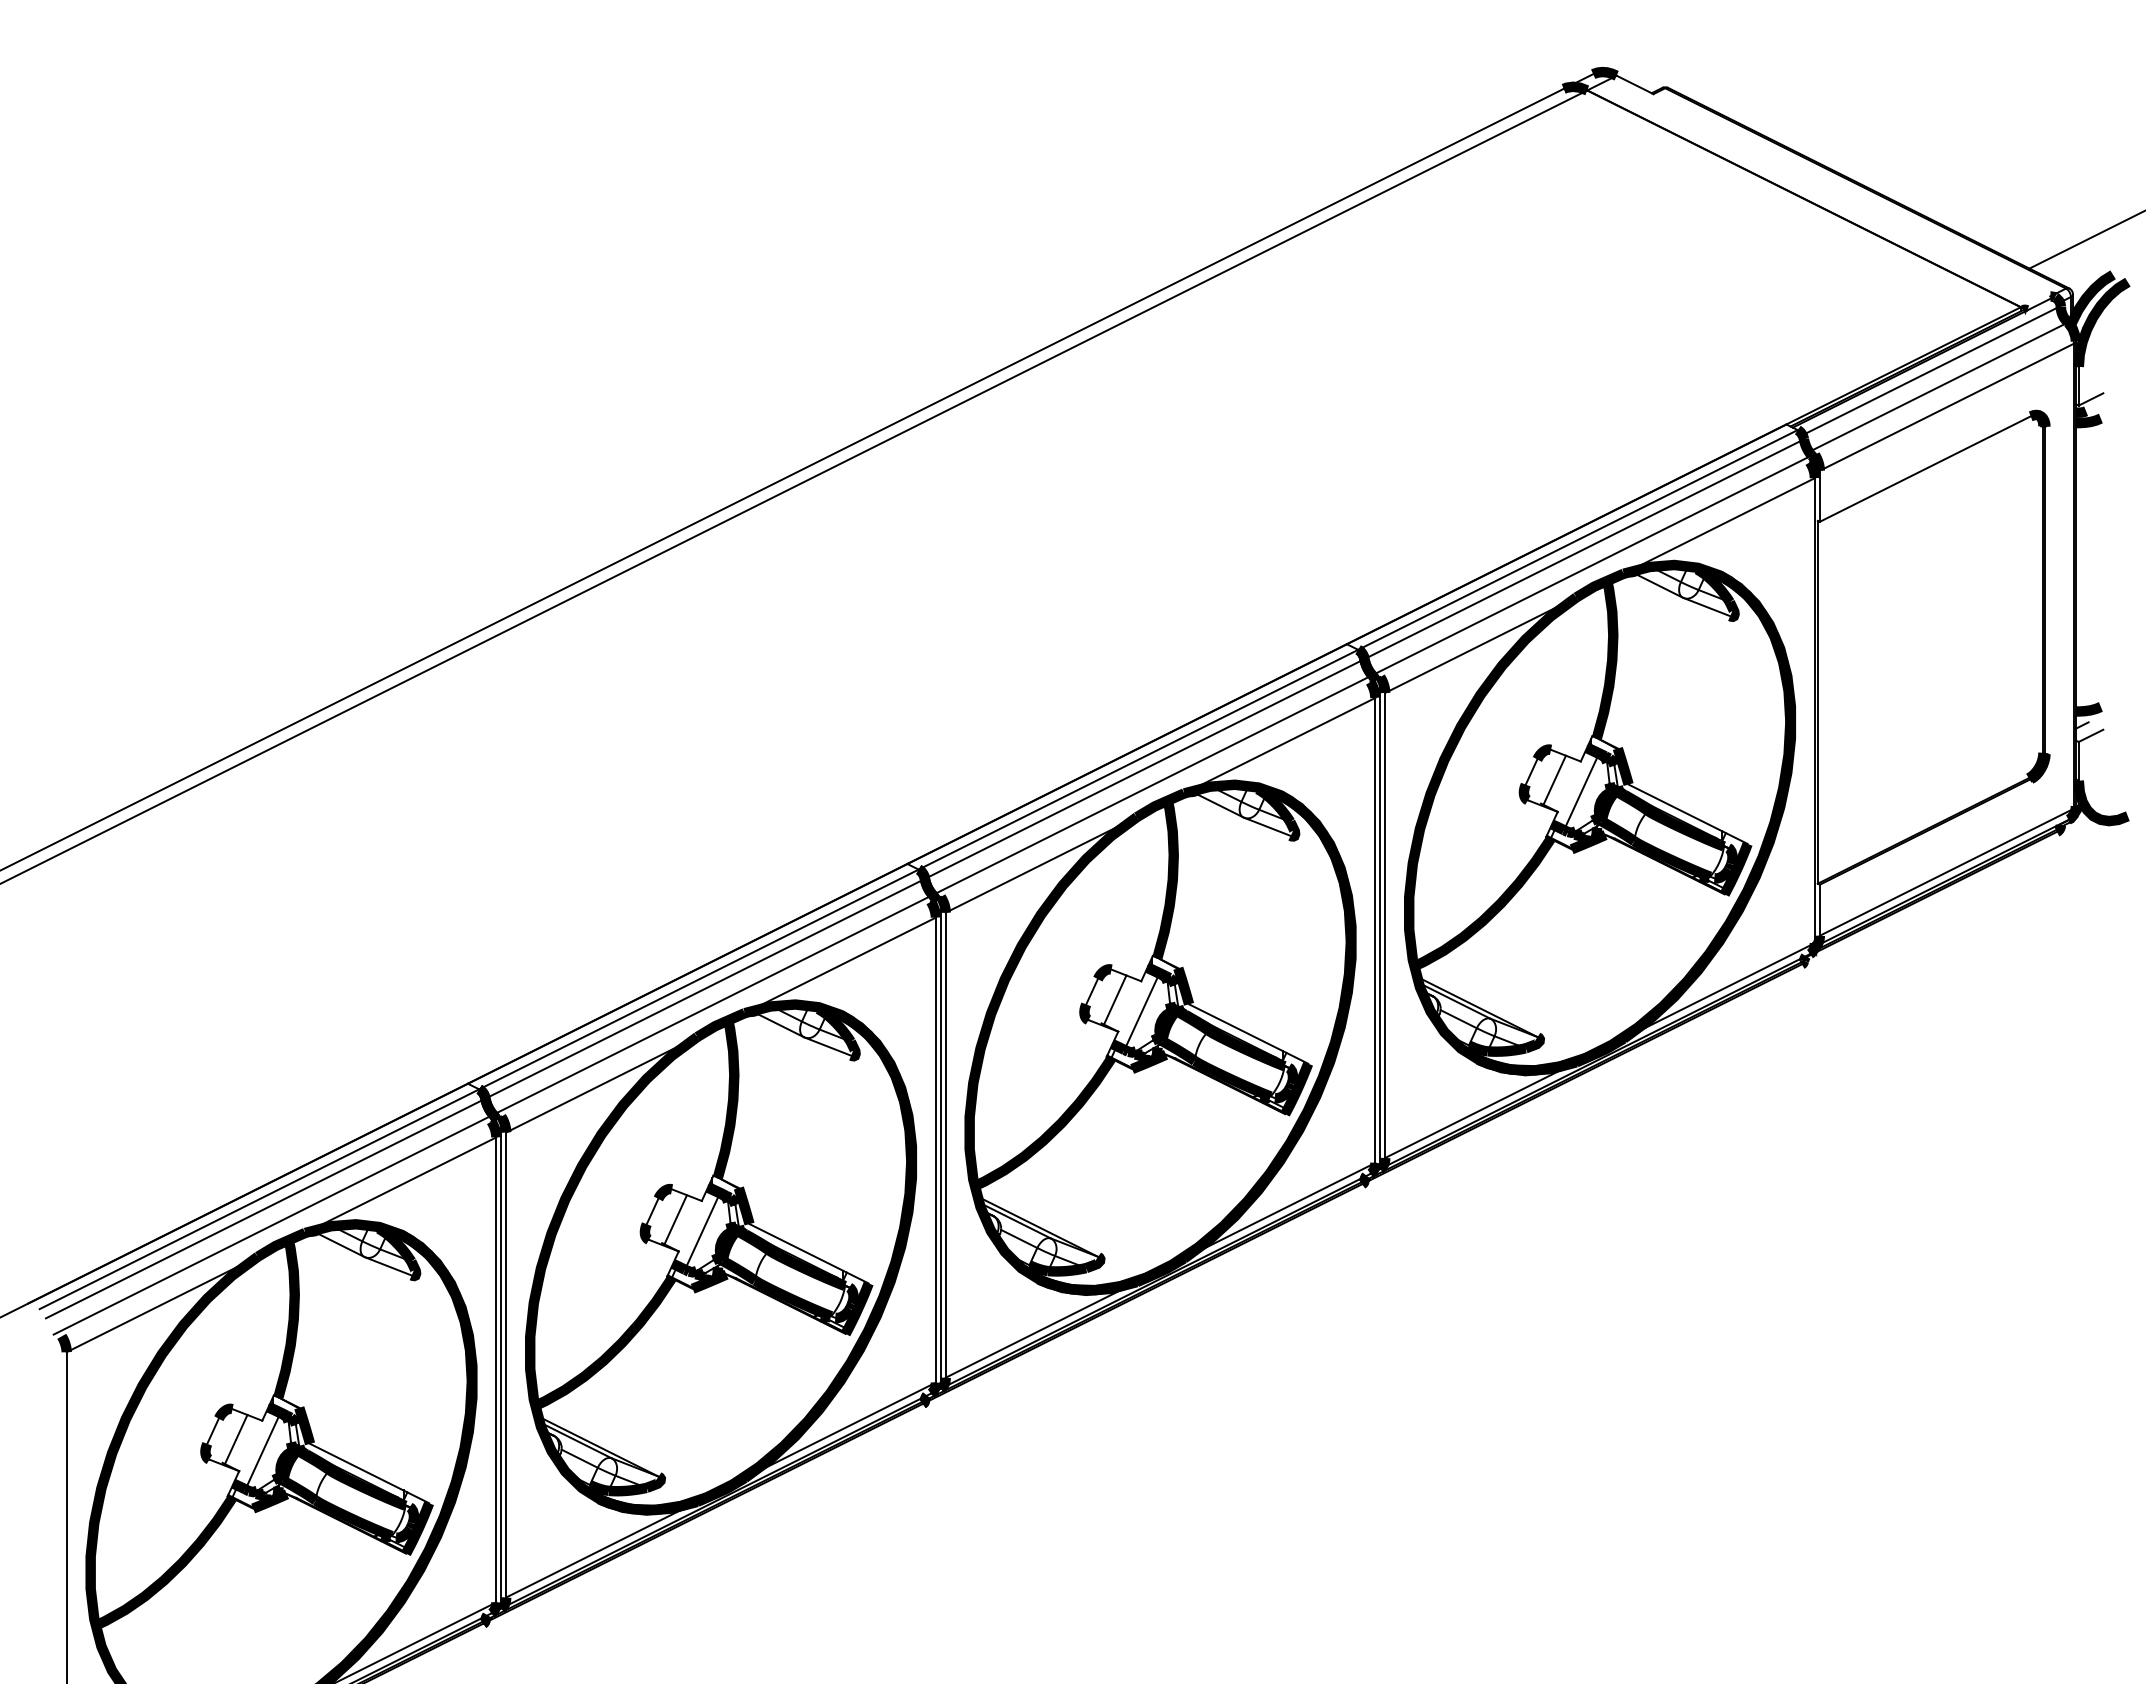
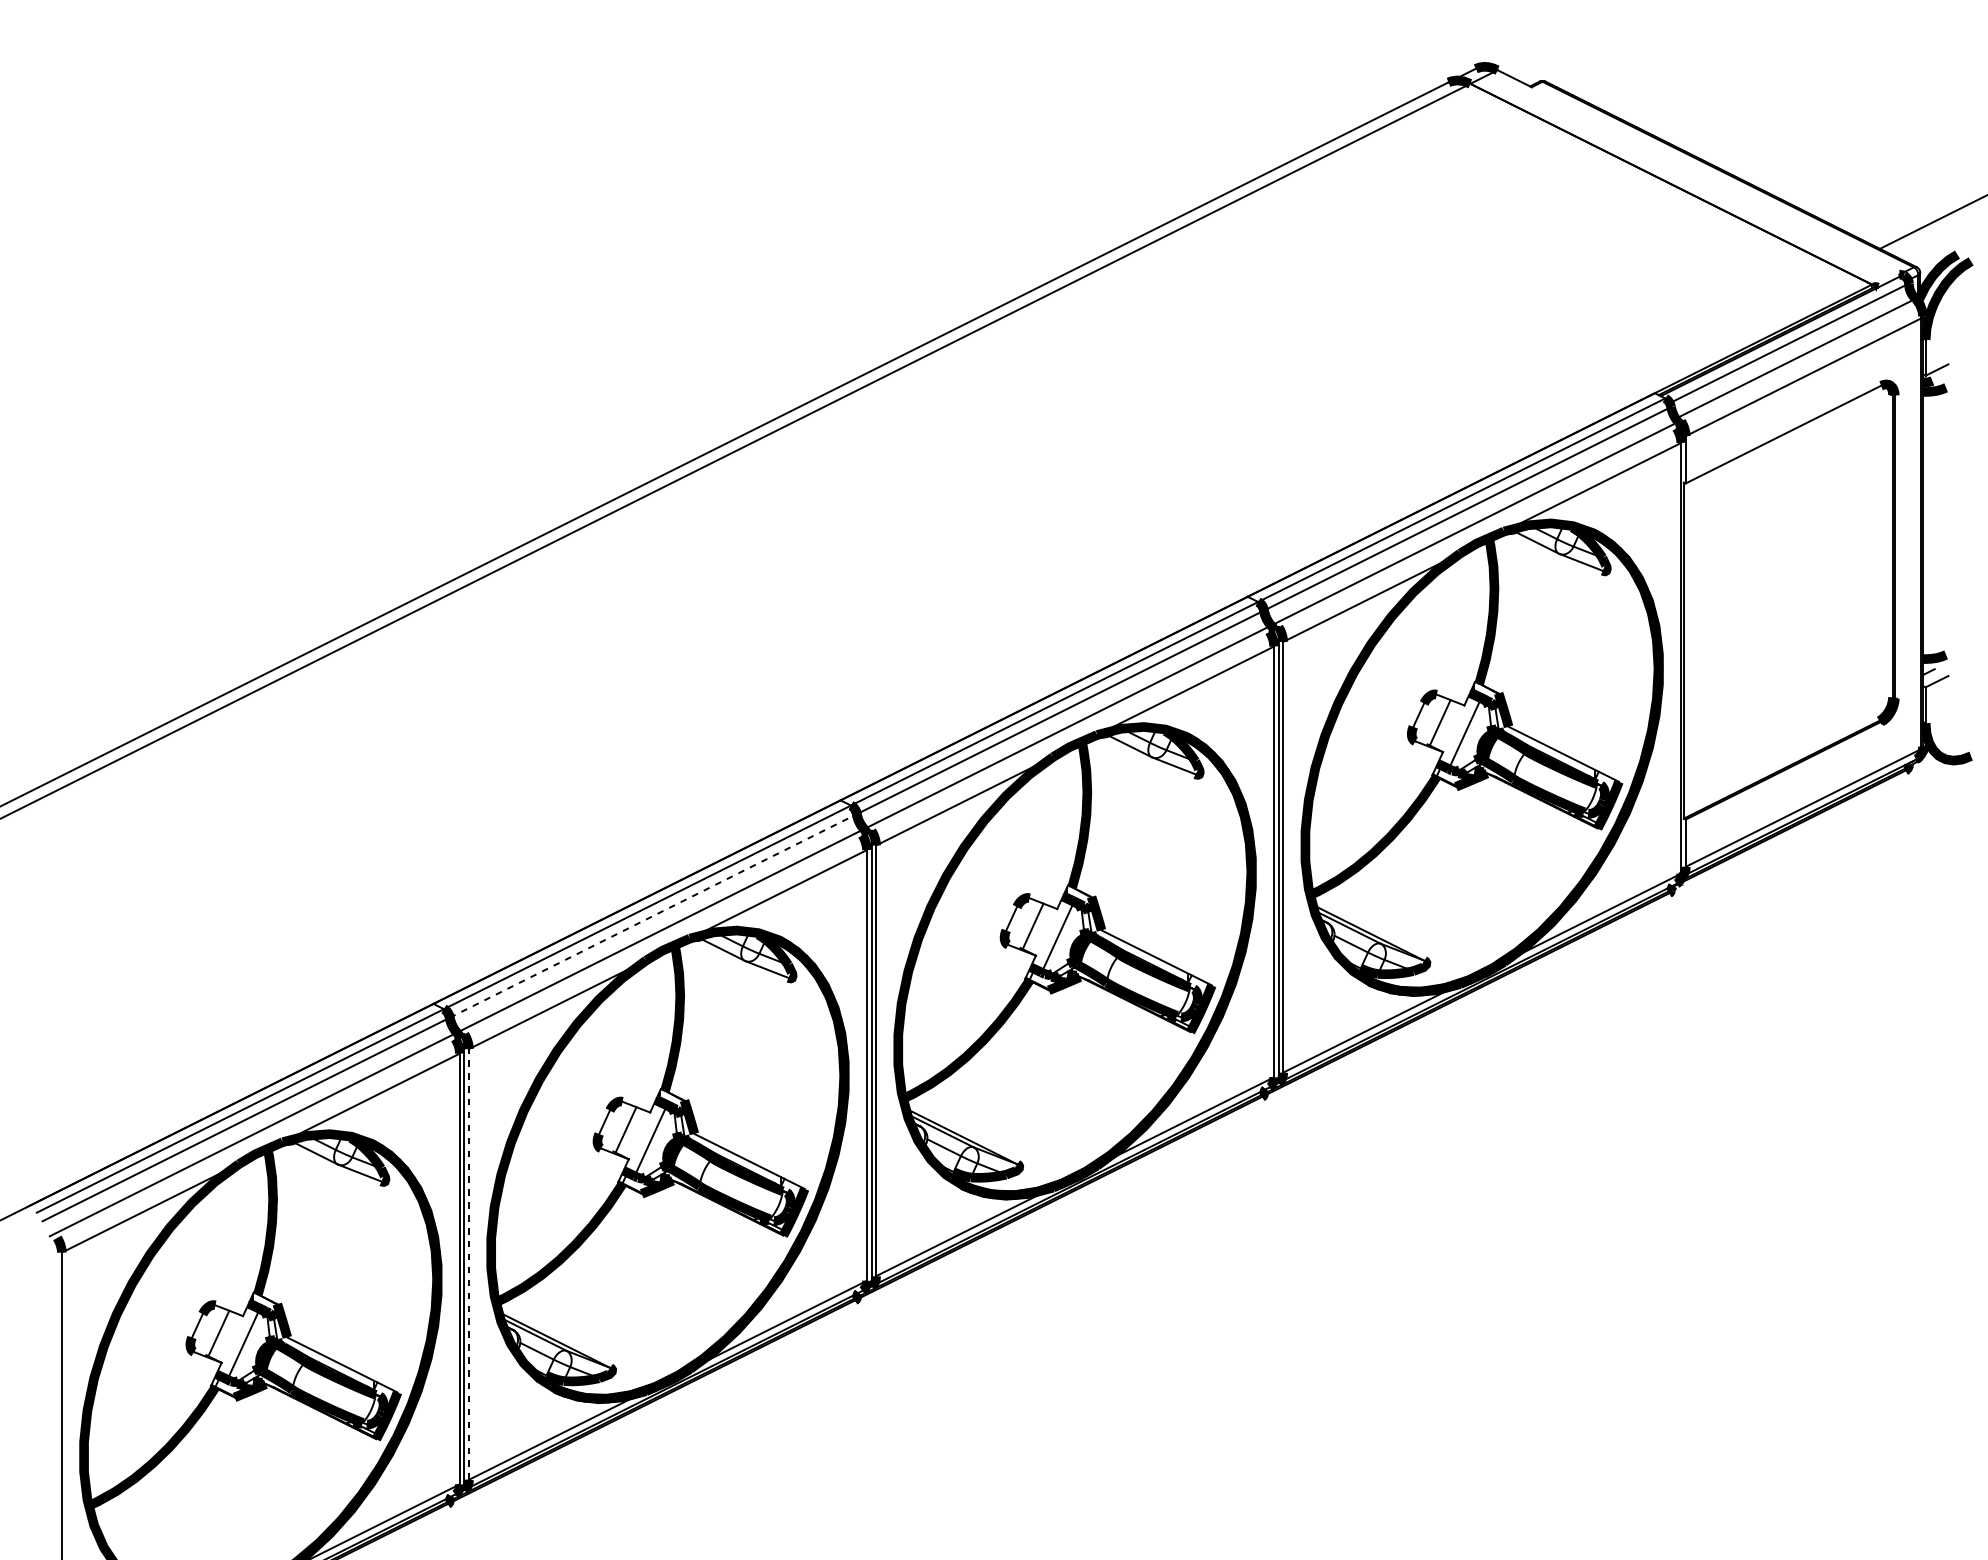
line: (705, 988) -> (653, 915), solid -> dashed
line: (506, 1364) -> (469, 1263), solid -> dashed

